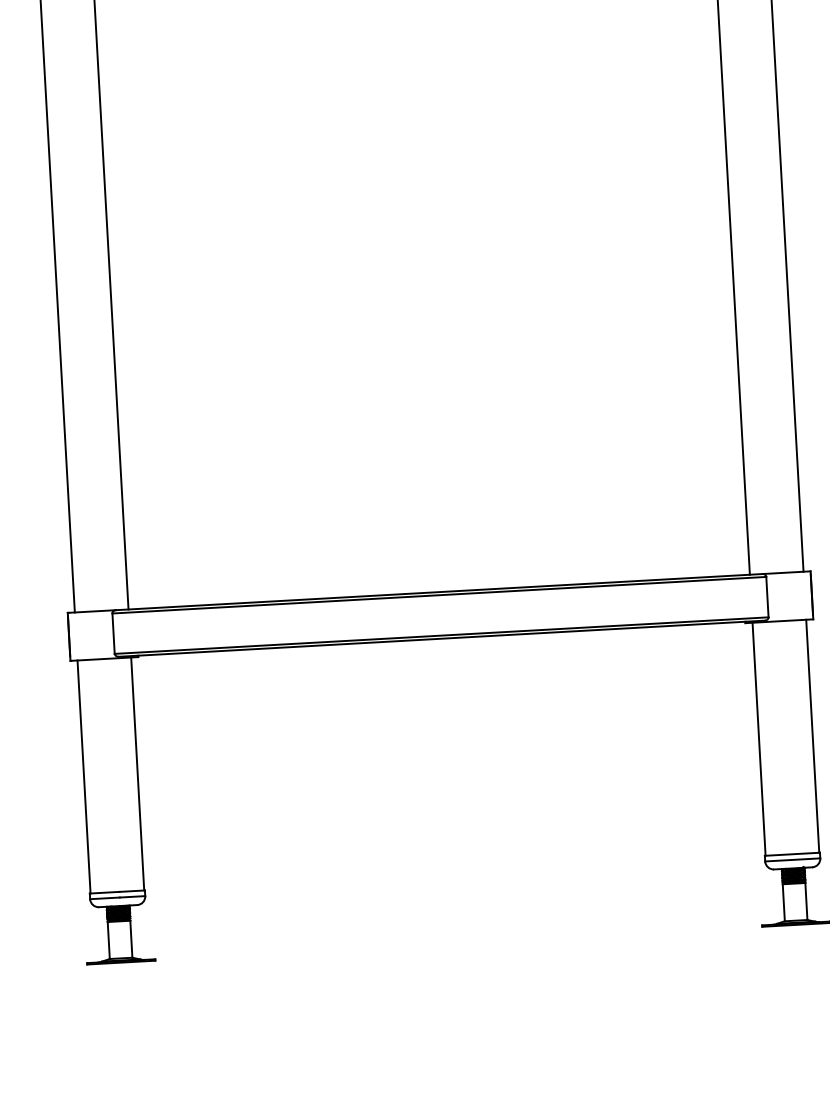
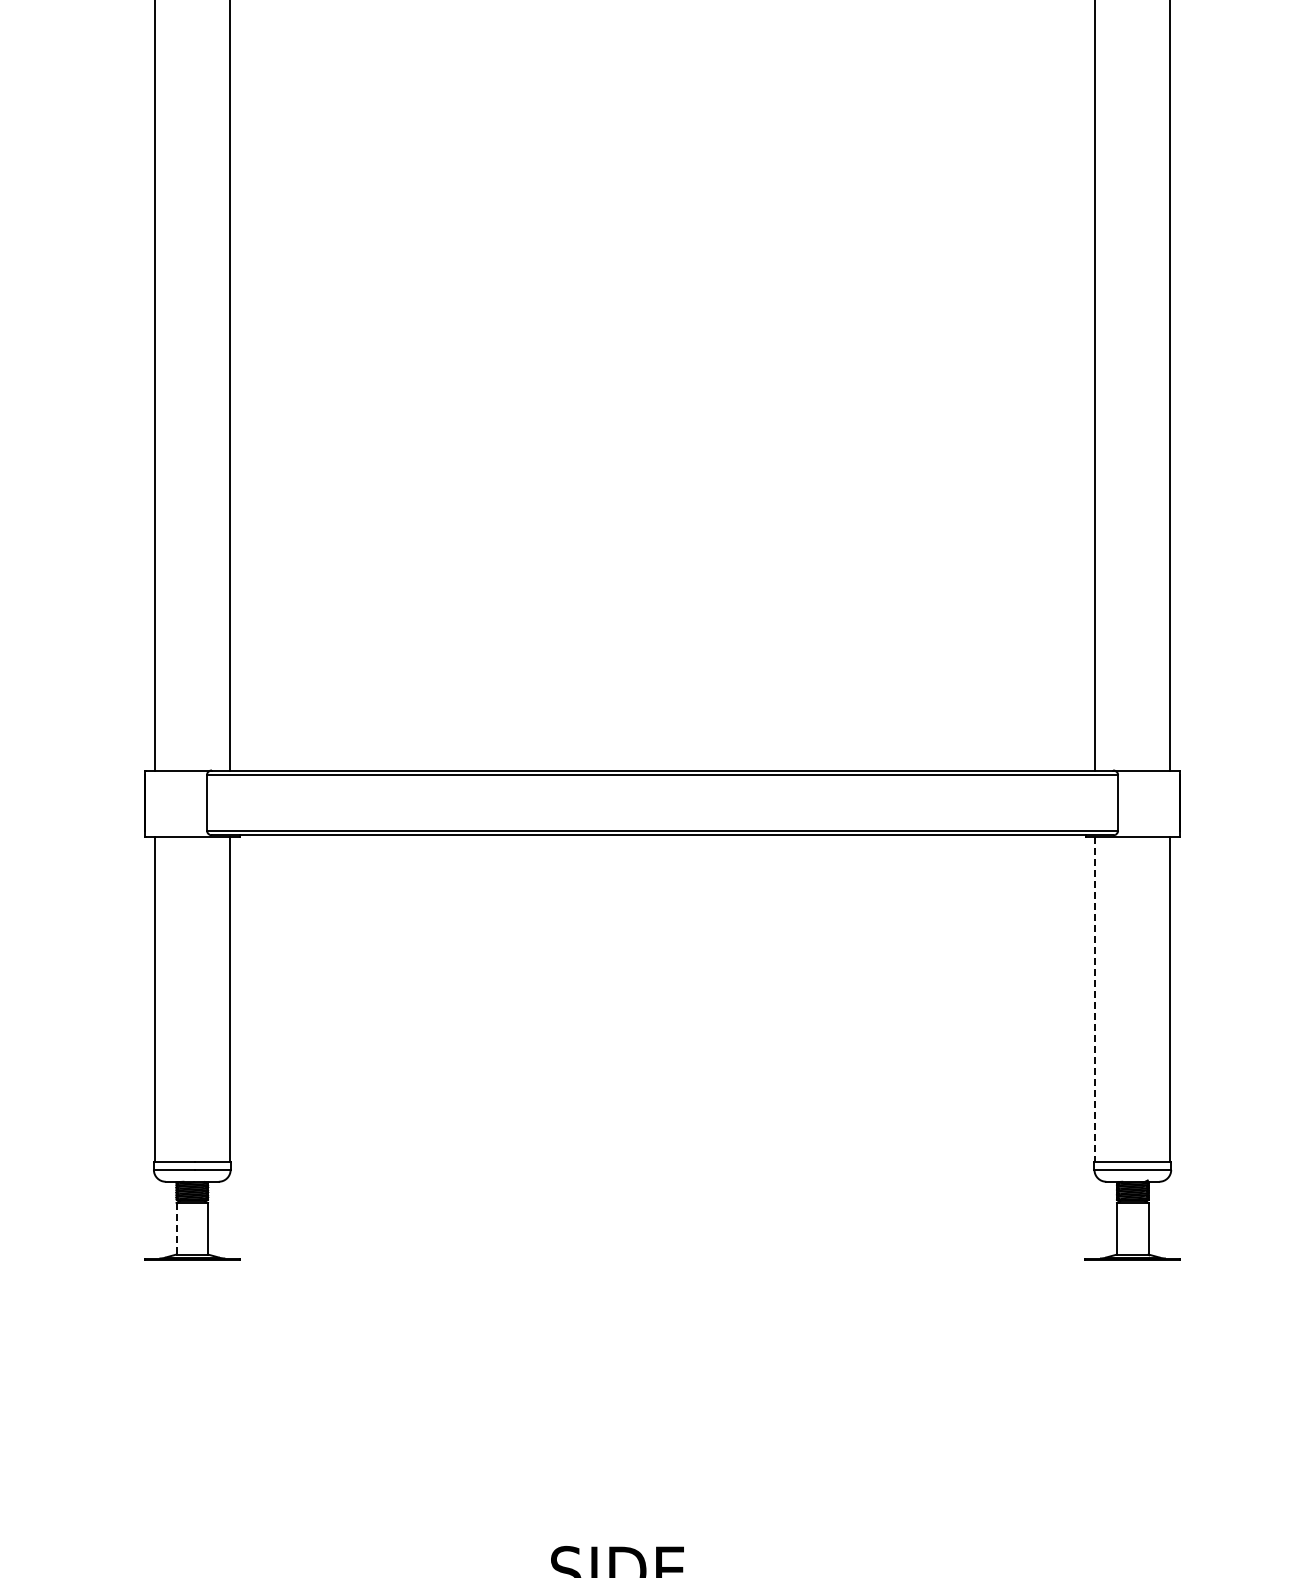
line: (759, 739) -> (1095, 1000), solid -> dashed
line: (108, 940) -> (176, 1228), solid -> dashed

